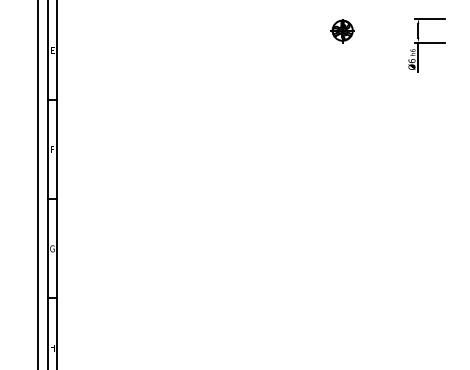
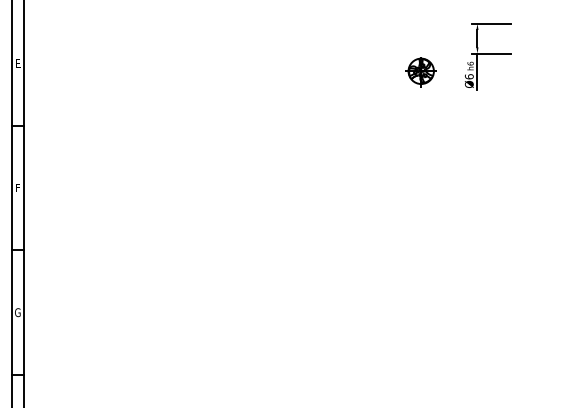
part: (342, 31) -> (420, 72), moved

